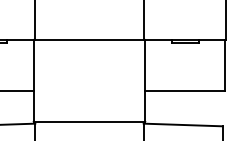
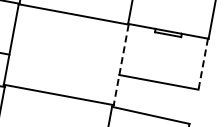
line: (225, 65) -> (203, 64), solid -> dashed
line: (145, 80) -> (121, 64), solid -> dashed

